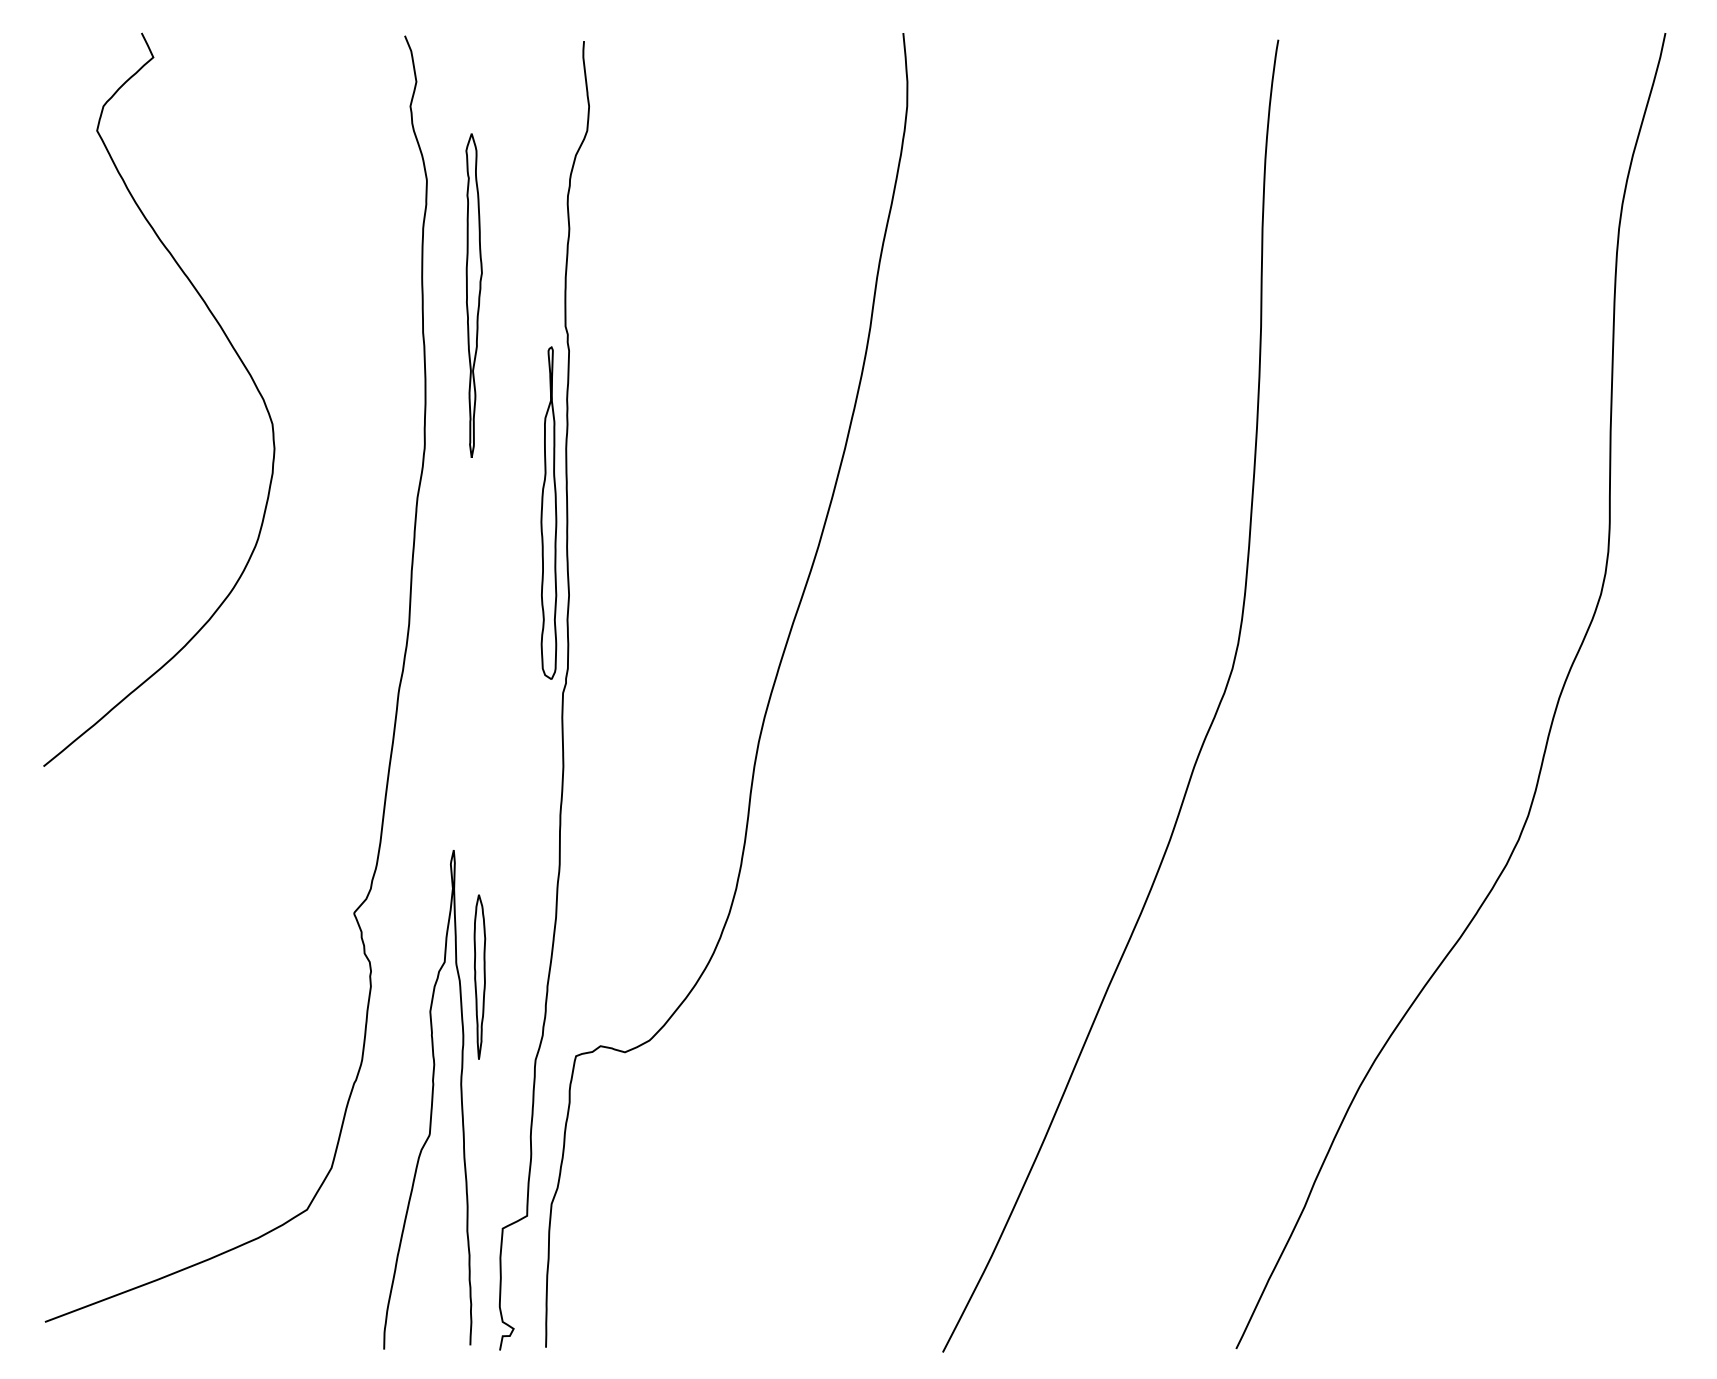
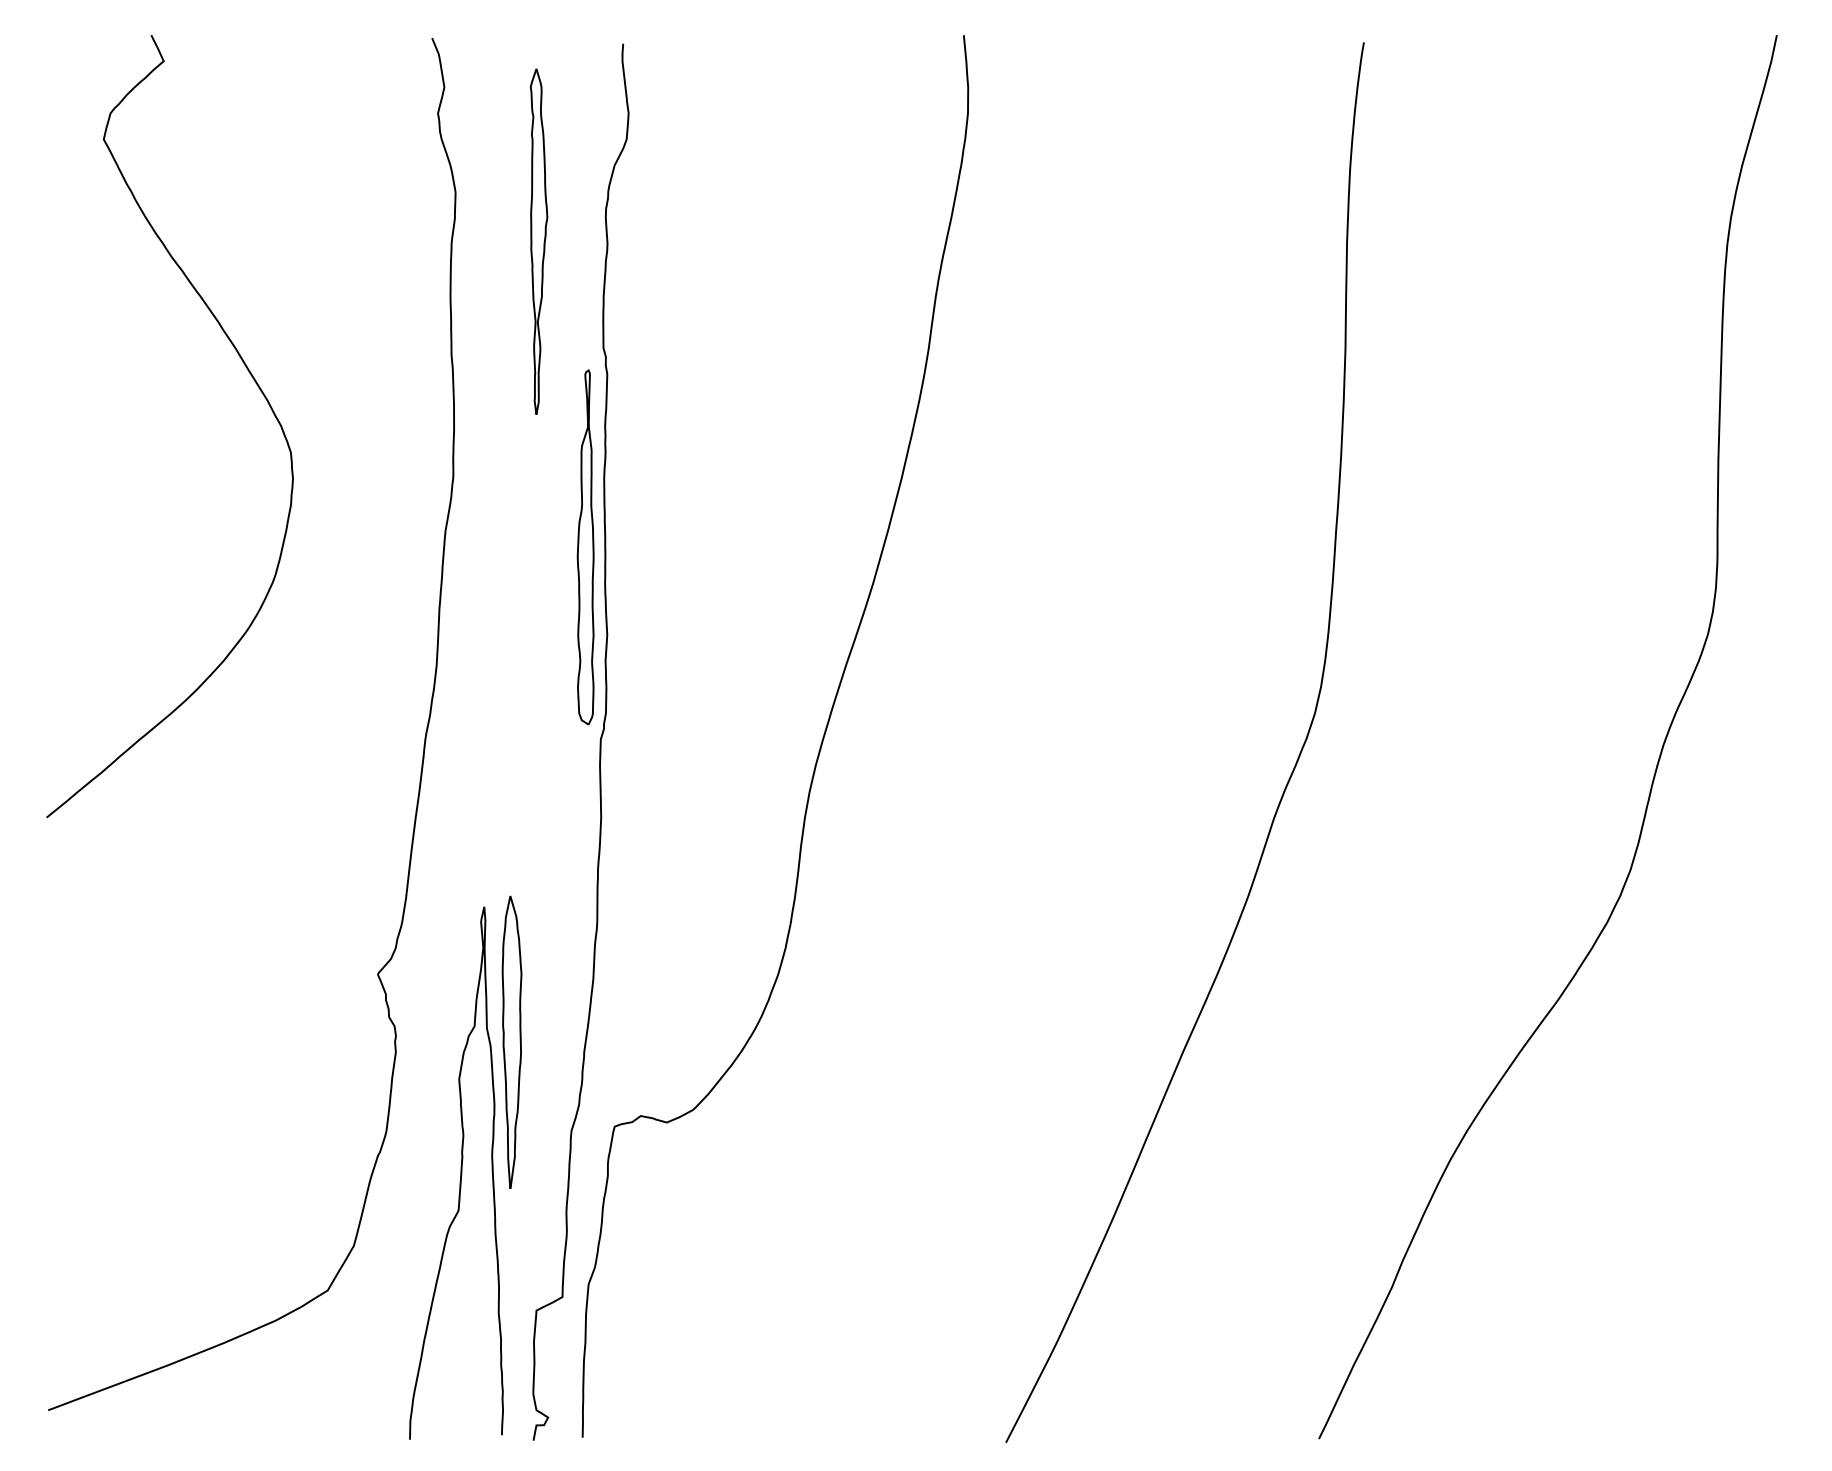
part: (473, 295) -> (538, 241), moved
part: (479, 976) -> (511, 1041), size x1.67

